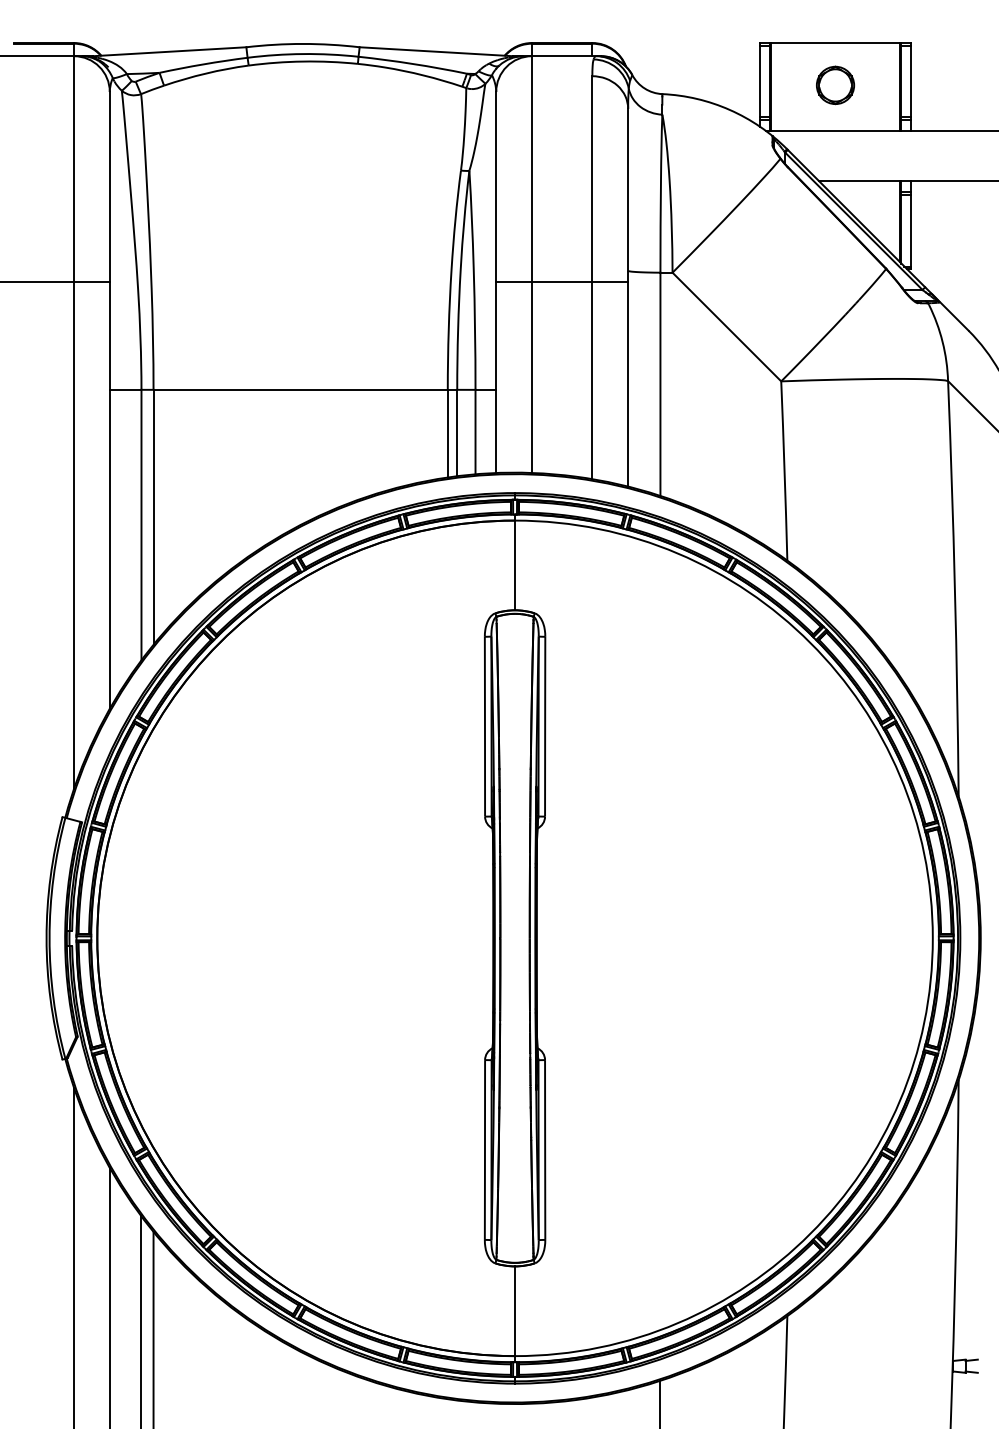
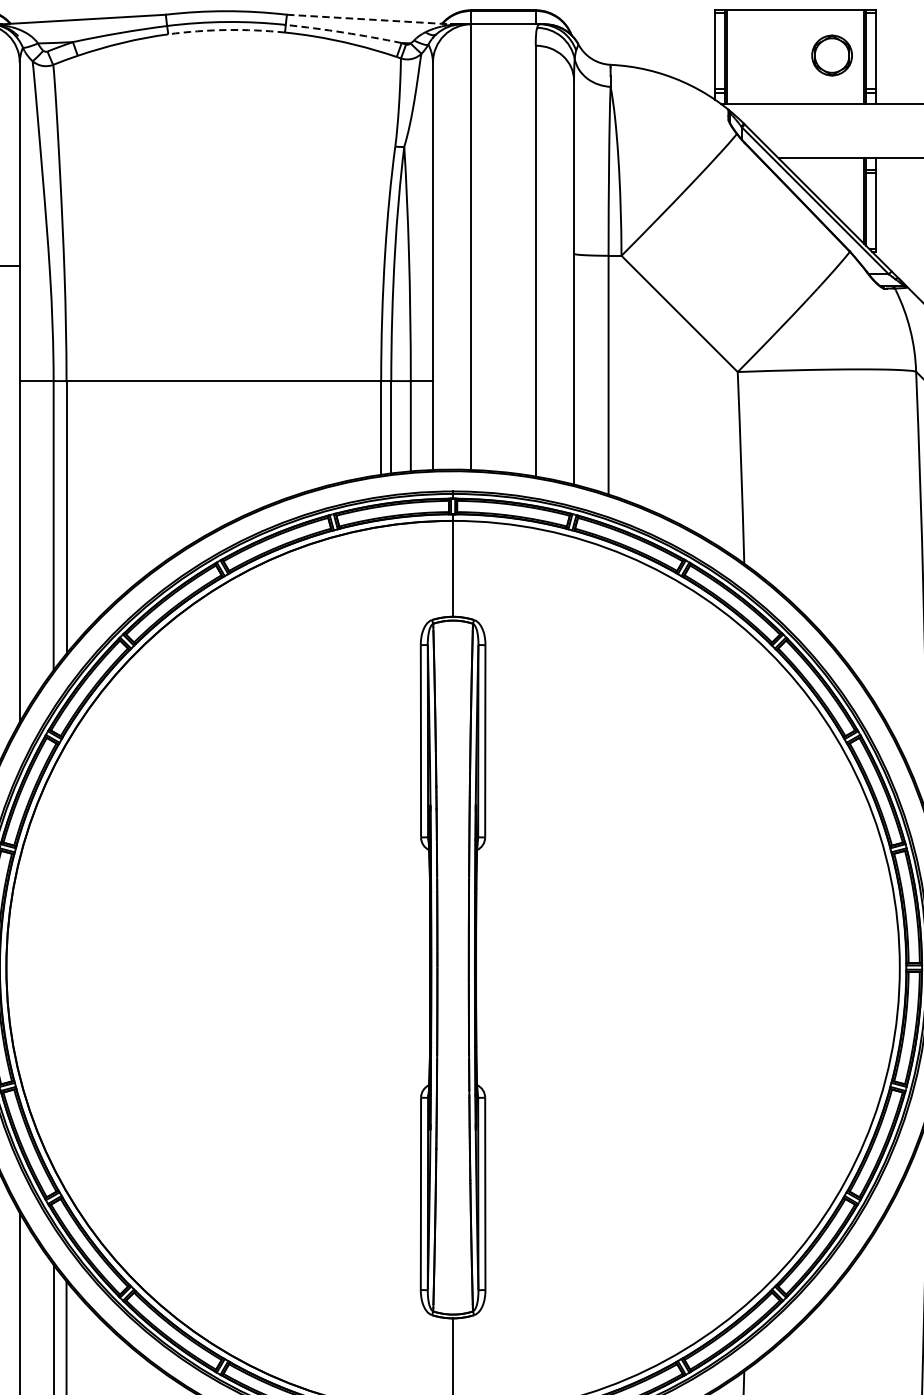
line: (436, 51) -> (369, 19), solid -> dashed
arc: (303, 61) -> (226, 29), solid -> dashed
arc: (412, 63) -> (343, 32), solid -> dashed
part: (835, 85) -> (832, 55), moved
line: (562, 282) -> (503, 266), removed

